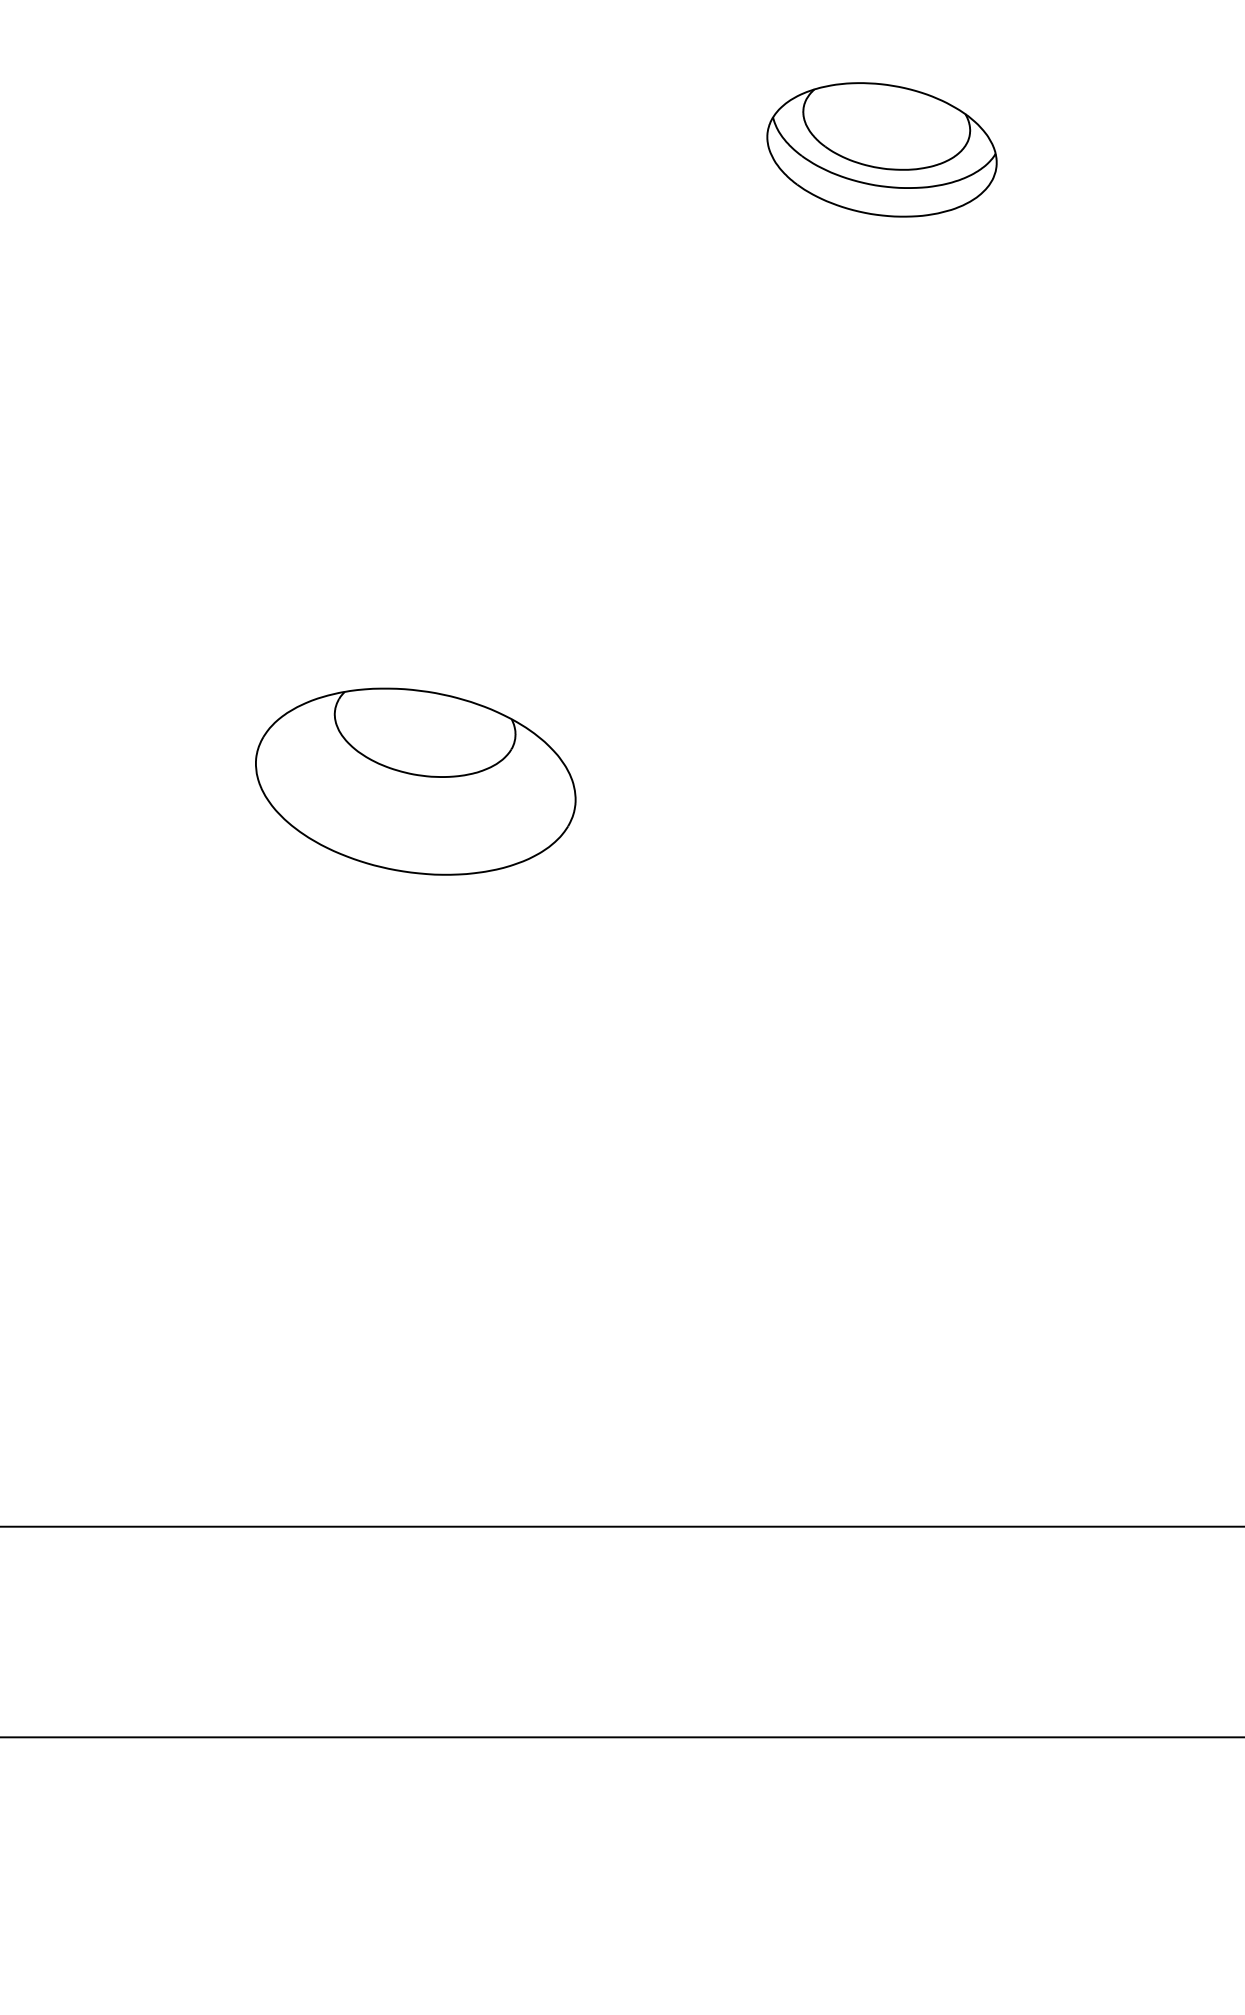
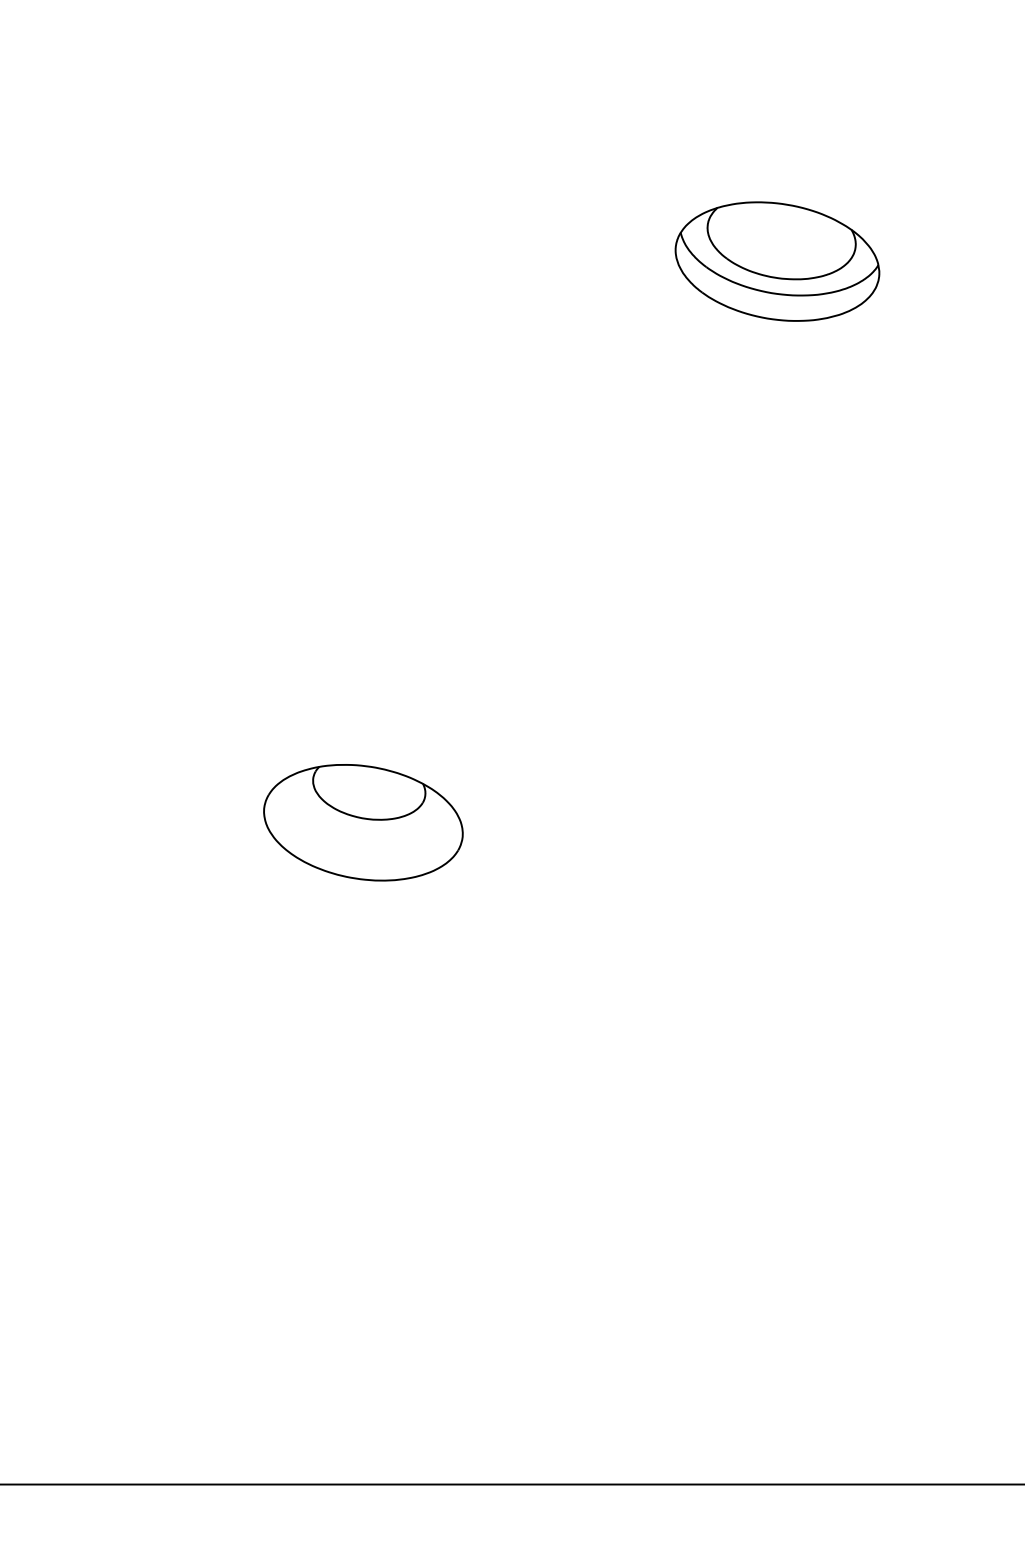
part: (415, 781) -> (363, 822), size x0.7

